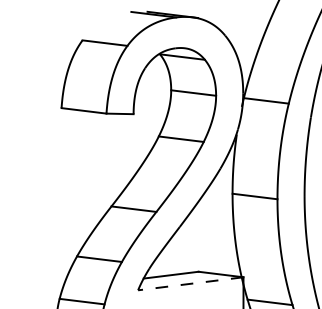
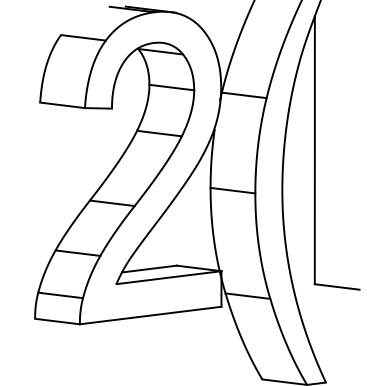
line: (190, 283) -> (168, 277), dashed -> solid

